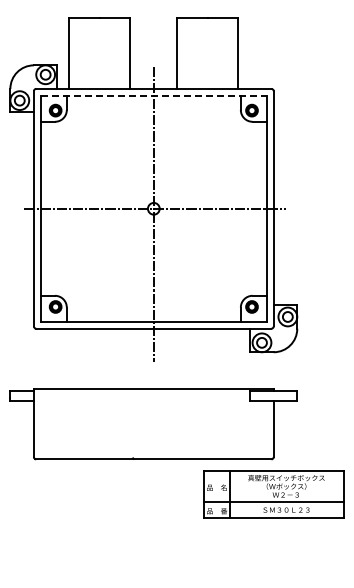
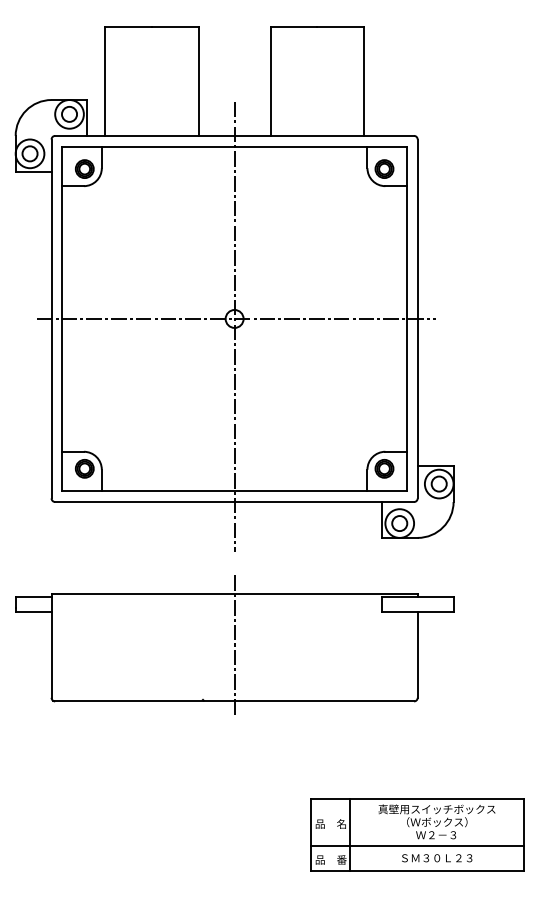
line: (153, 95) -> (234, 146), dashed -> solid
line: (153, 422) -> (234, 645), added
part: (273, 494) -> (417, 834), moved

